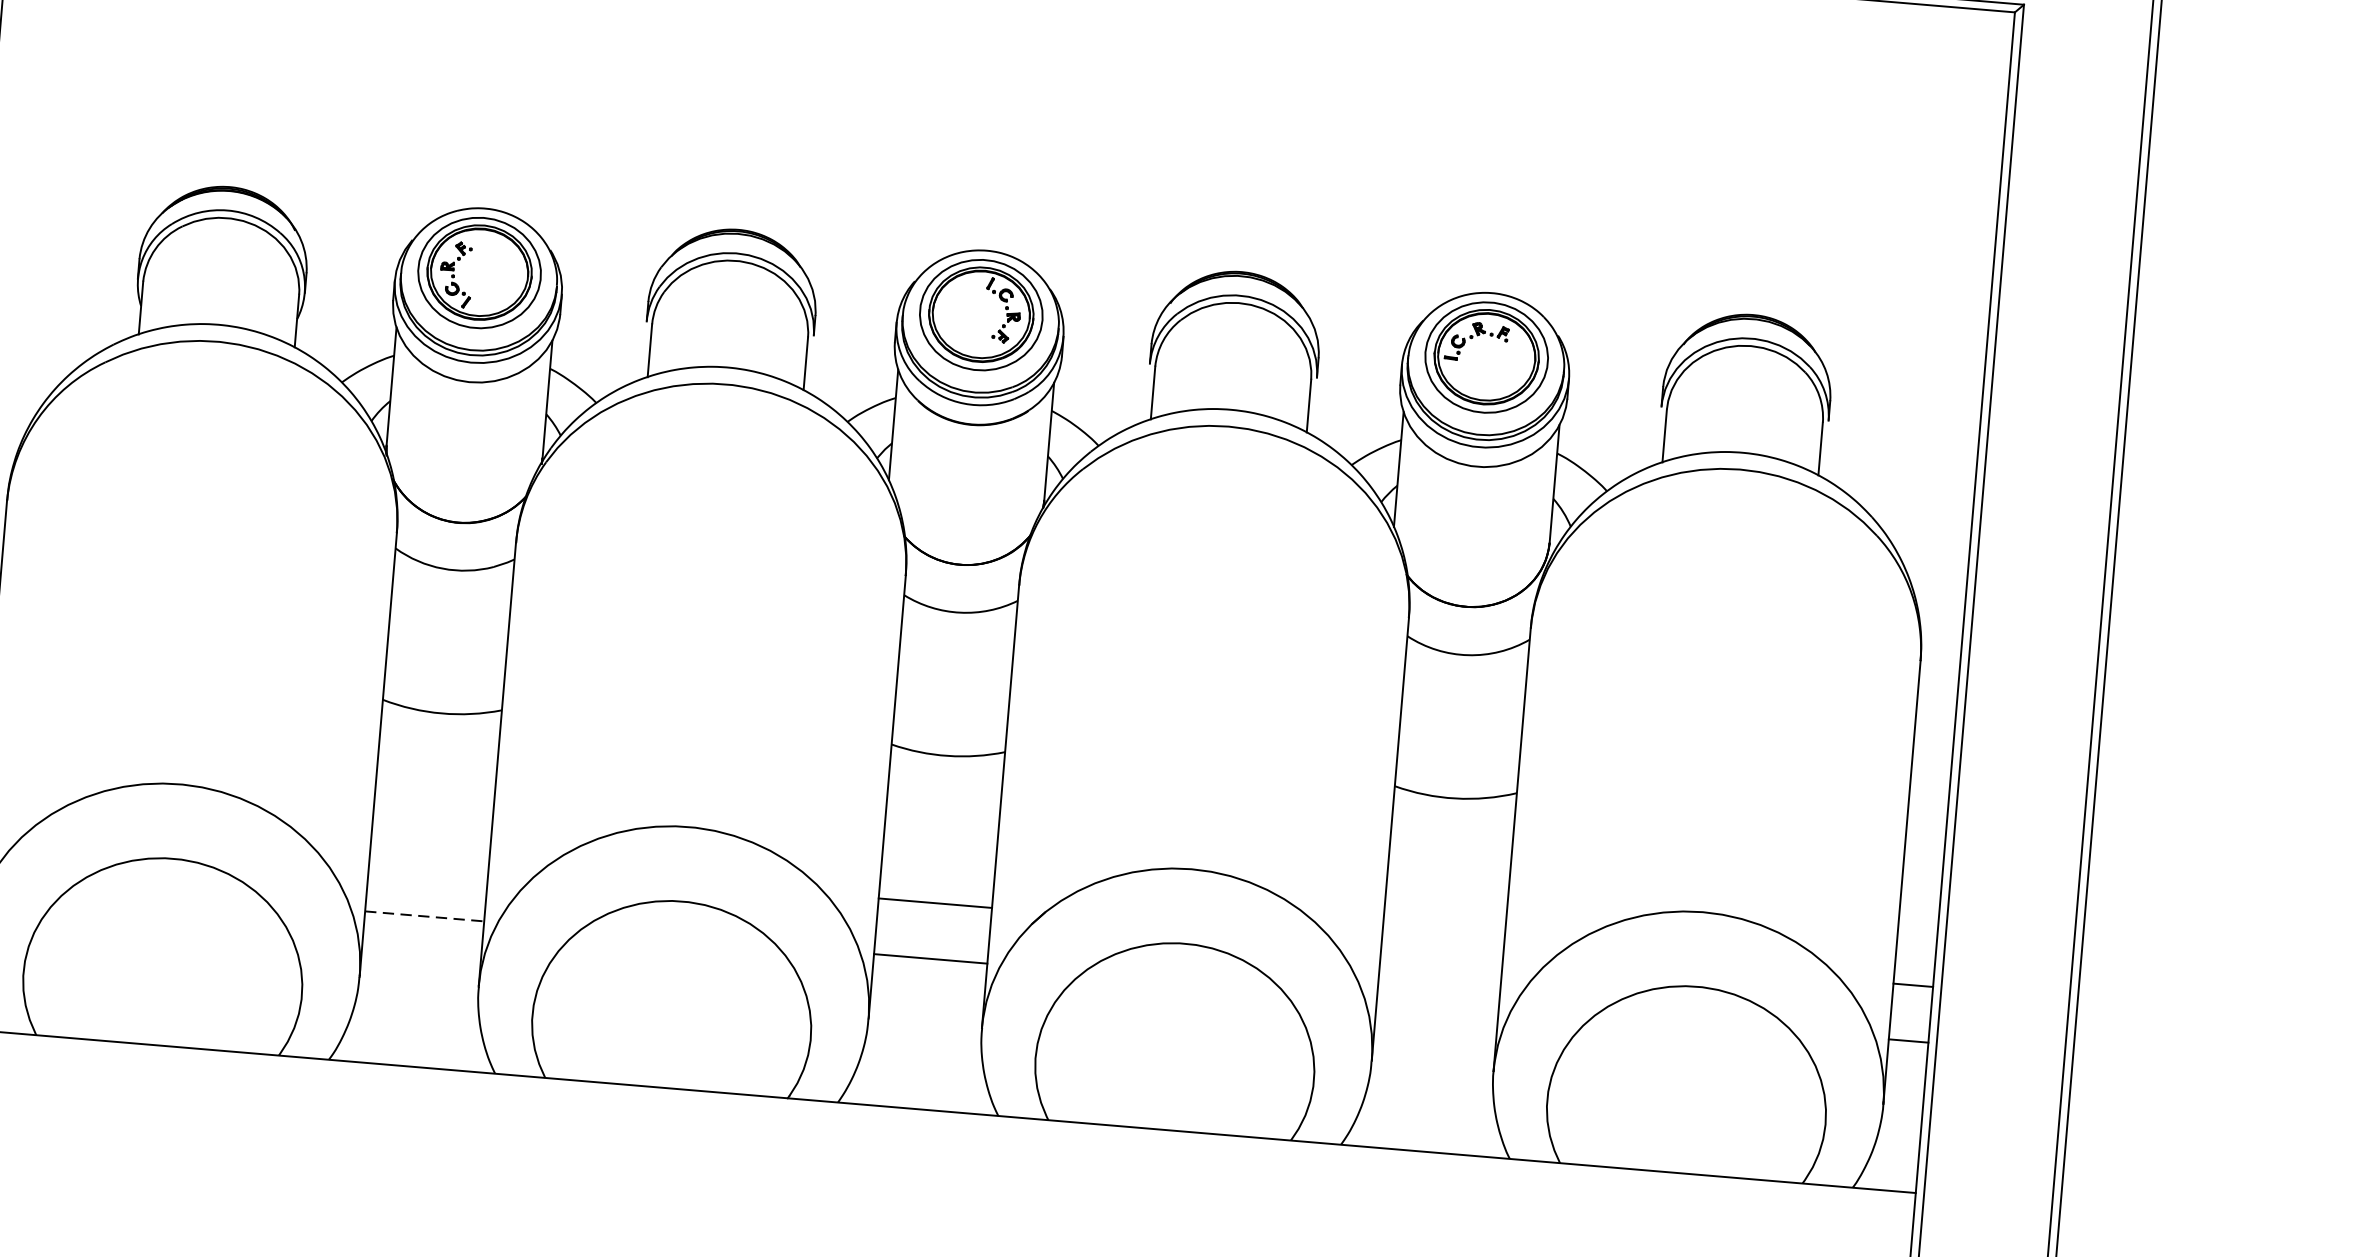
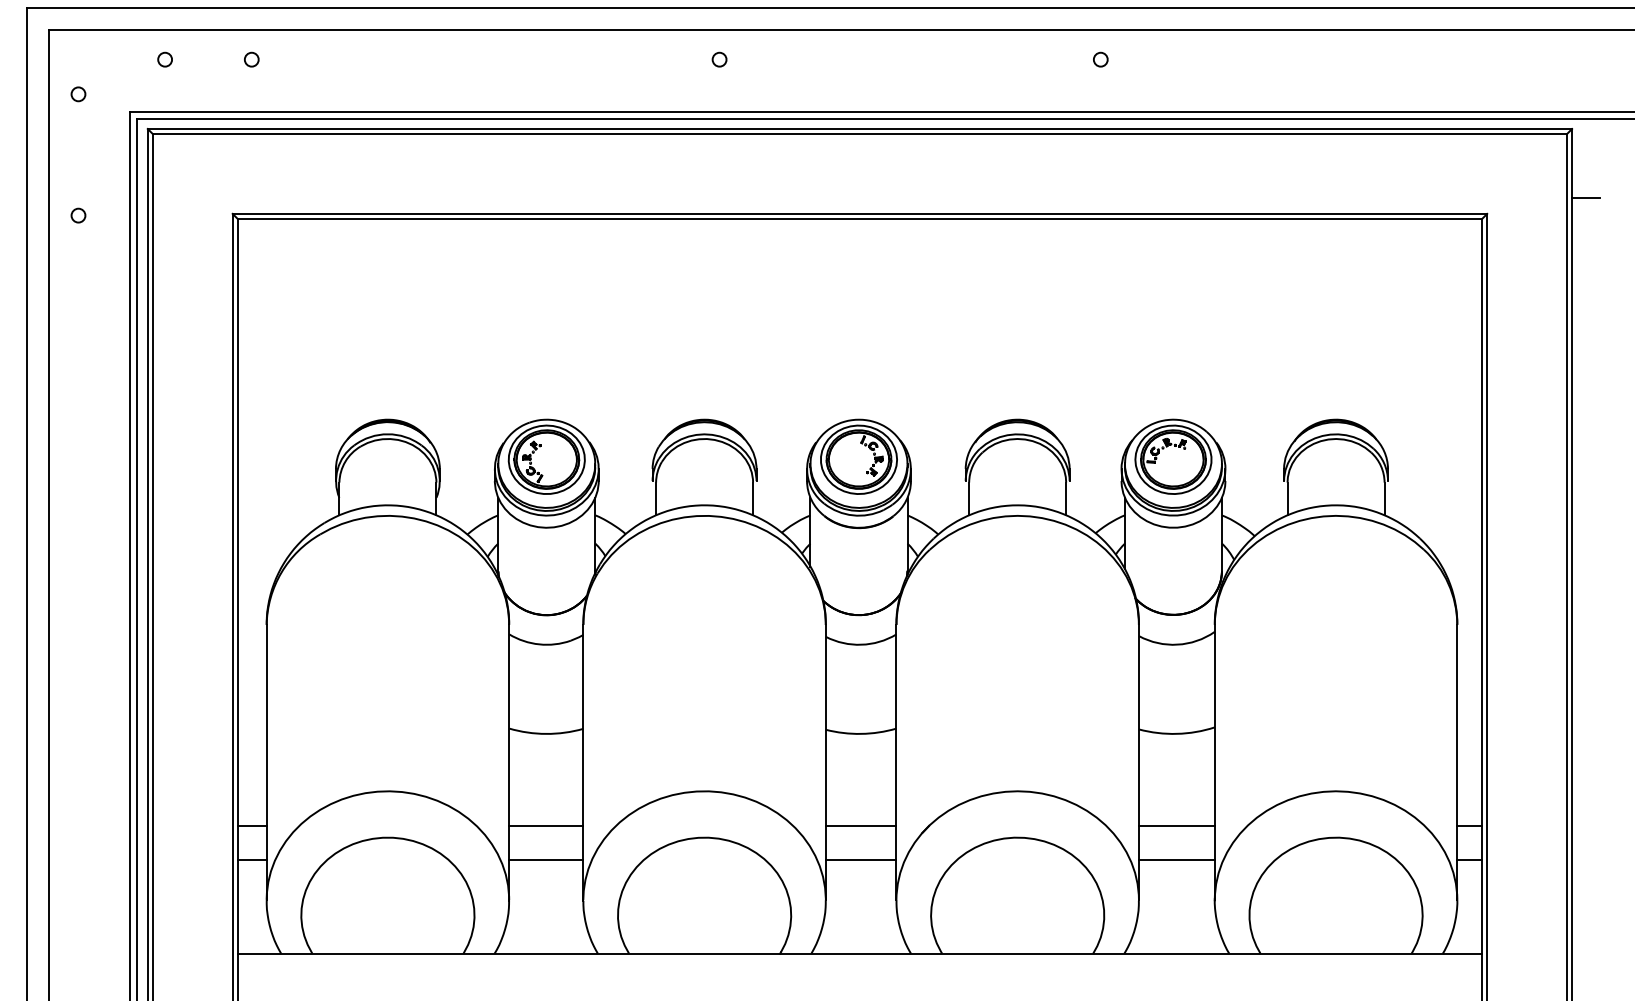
line: (429, 860) -> (546, 825), added
line: (425, 916) -> (546, 860), dashed -> solid
line: (1442, 945) -> (1176, 825), added
line: (1437, 1001) -> (1176, 860), added

